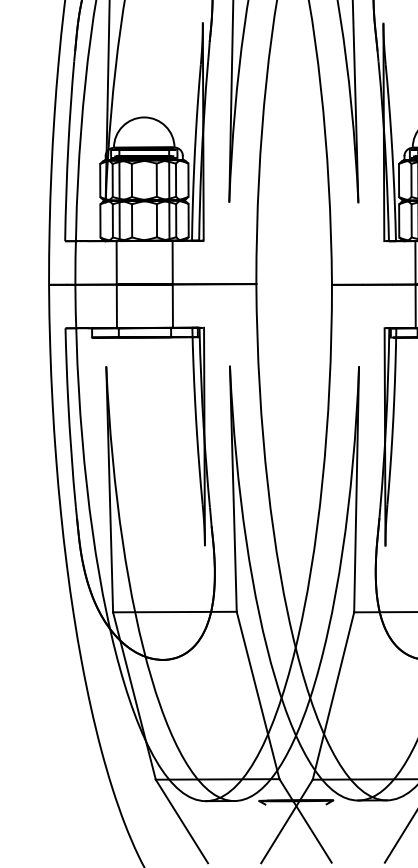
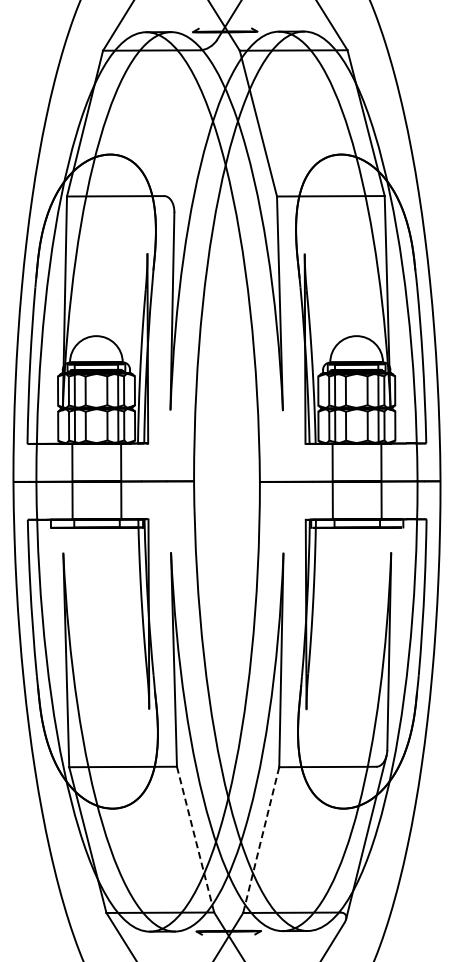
line: (258, 696) -> (195, 840), solid -> dashed
line: (333, 696) -> (261, 840), solid -> dashed

